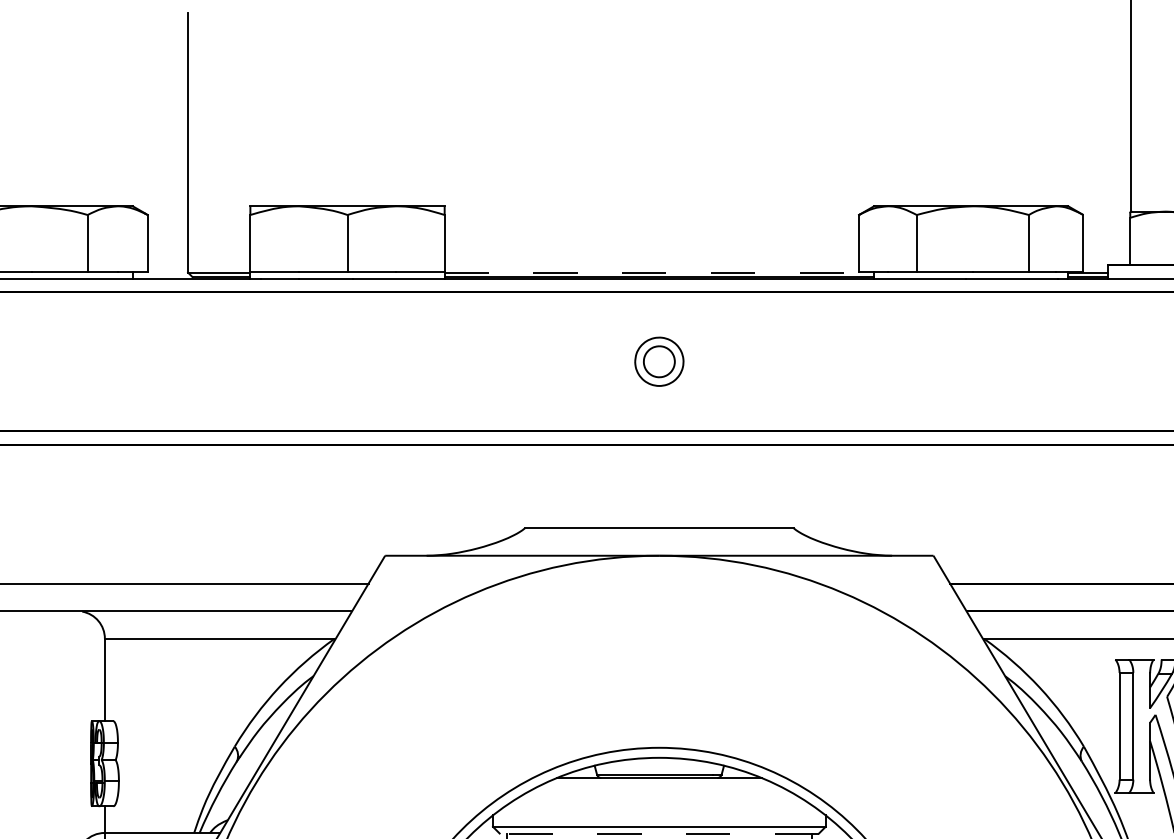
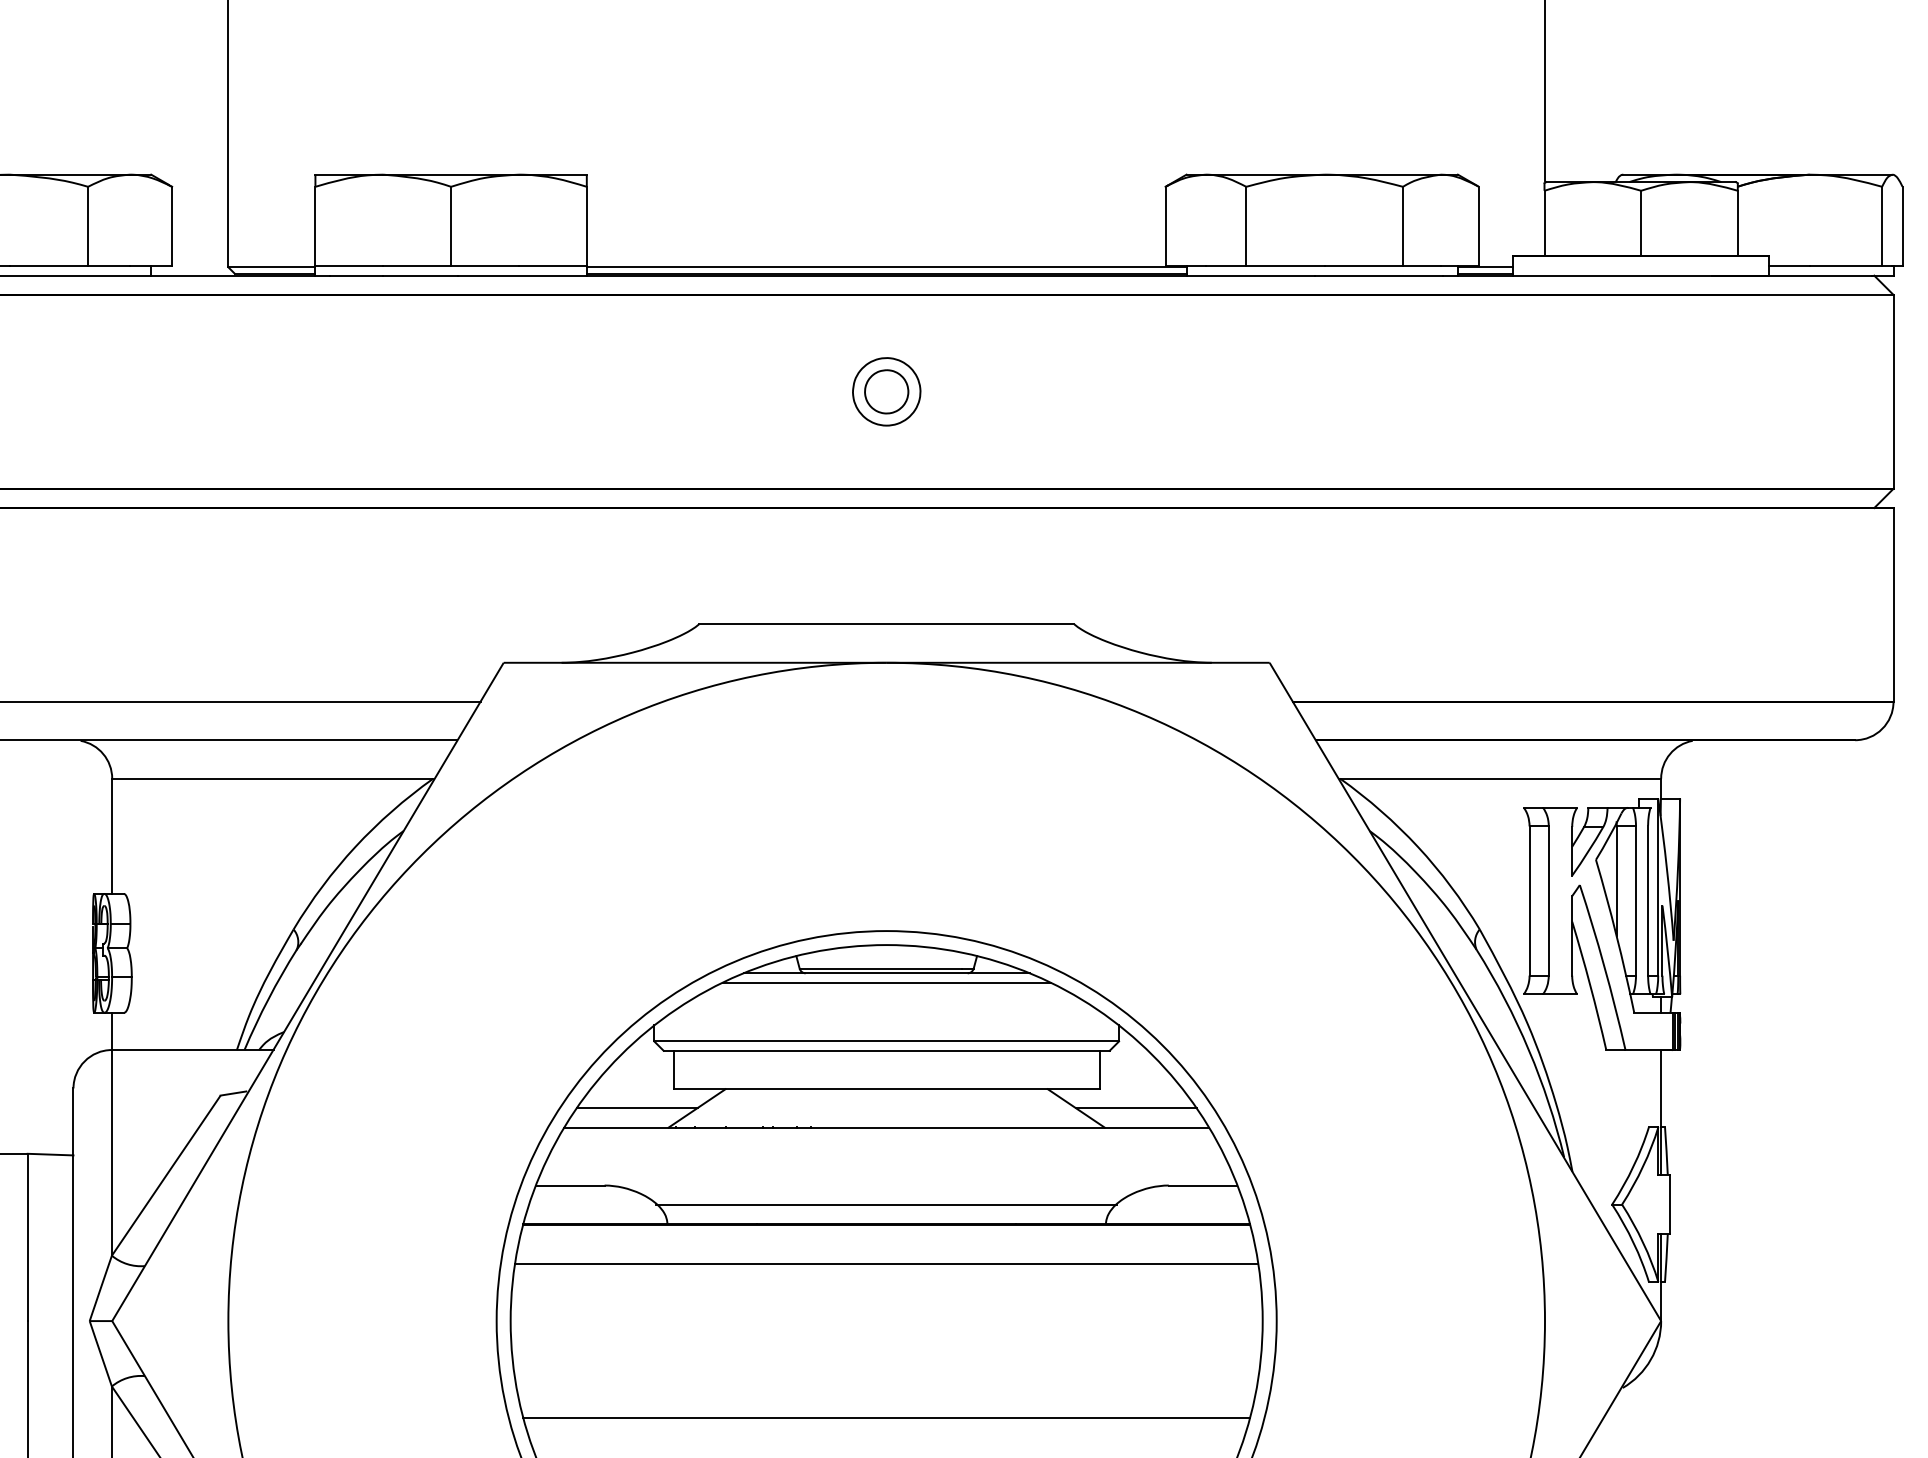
line: (659, 272) -> (886, 267), dashed -> solid
line: (659, 784) -> (886, 982), added
line: (659, 833) -> (886, 1050), dashed -> solid

